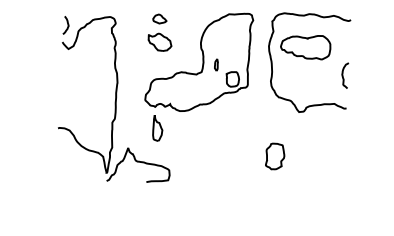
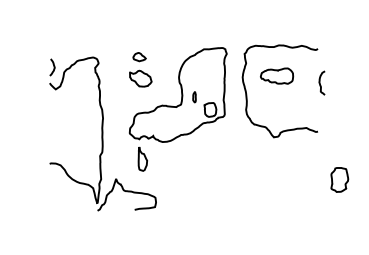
part: (305, 46) -> (276, 75), size x0.7
curve: (343, 74) -> (320, 82), moved
part: (275, 156) -> (339, 179), moved

